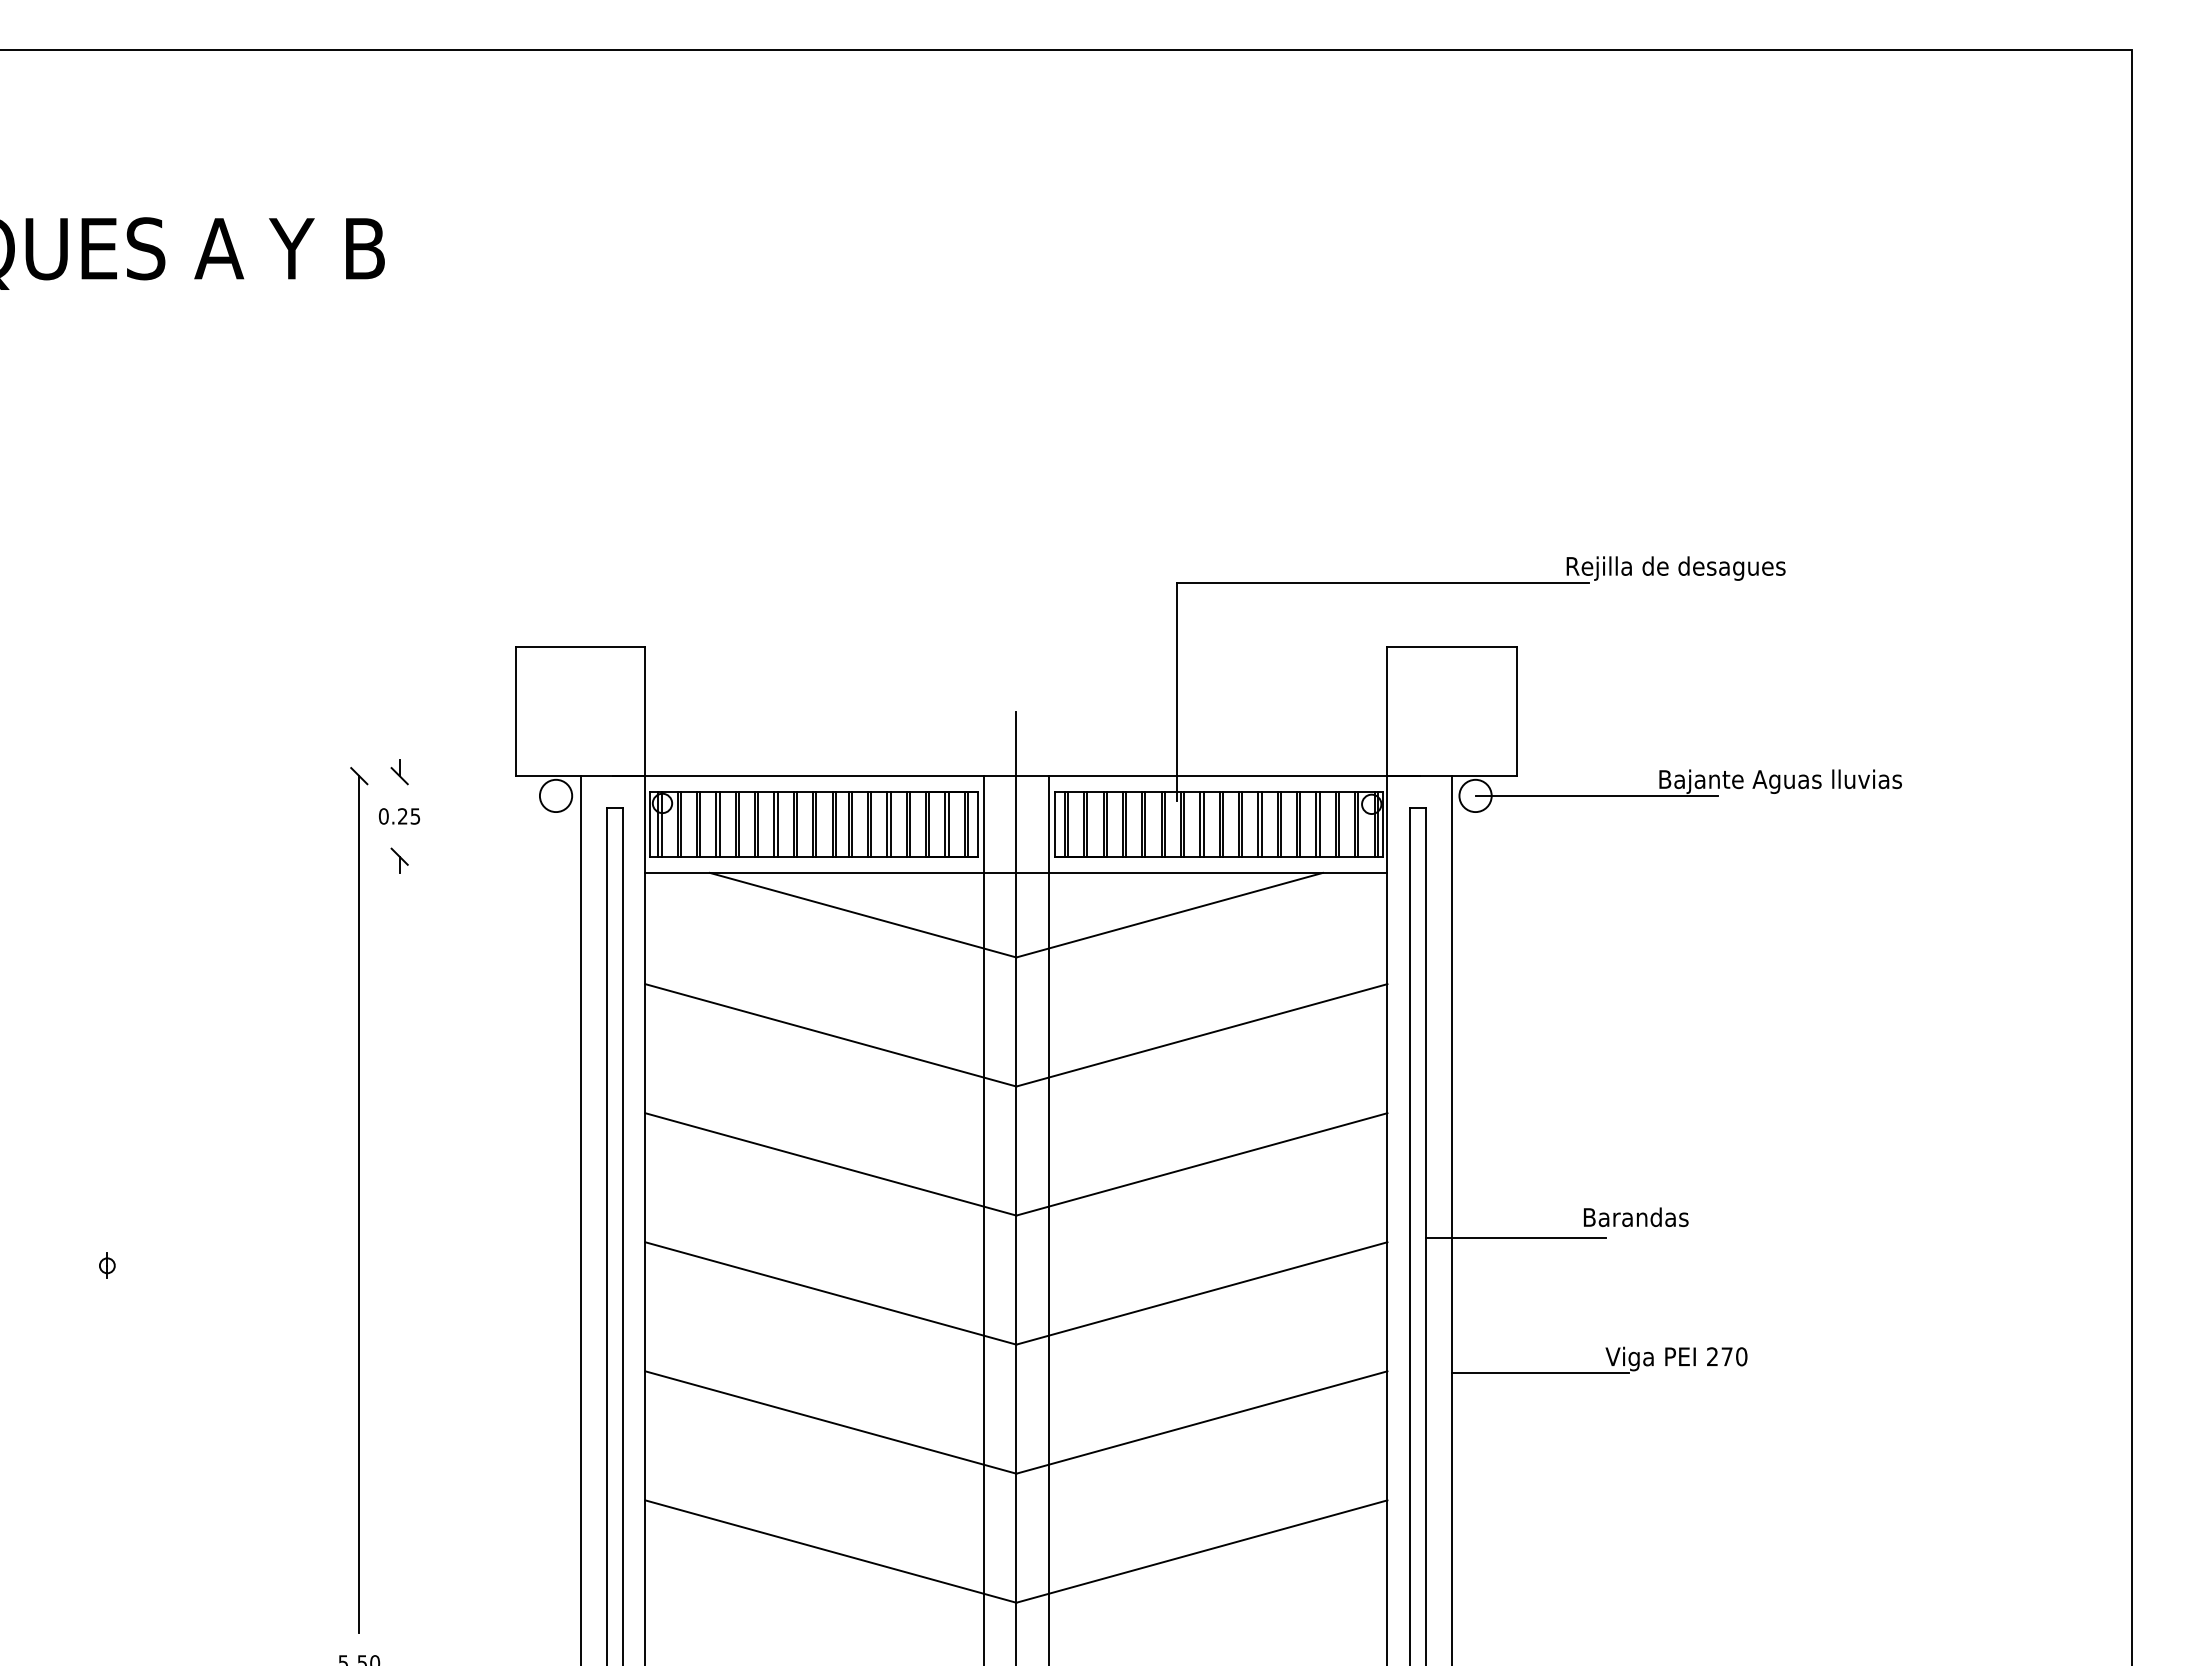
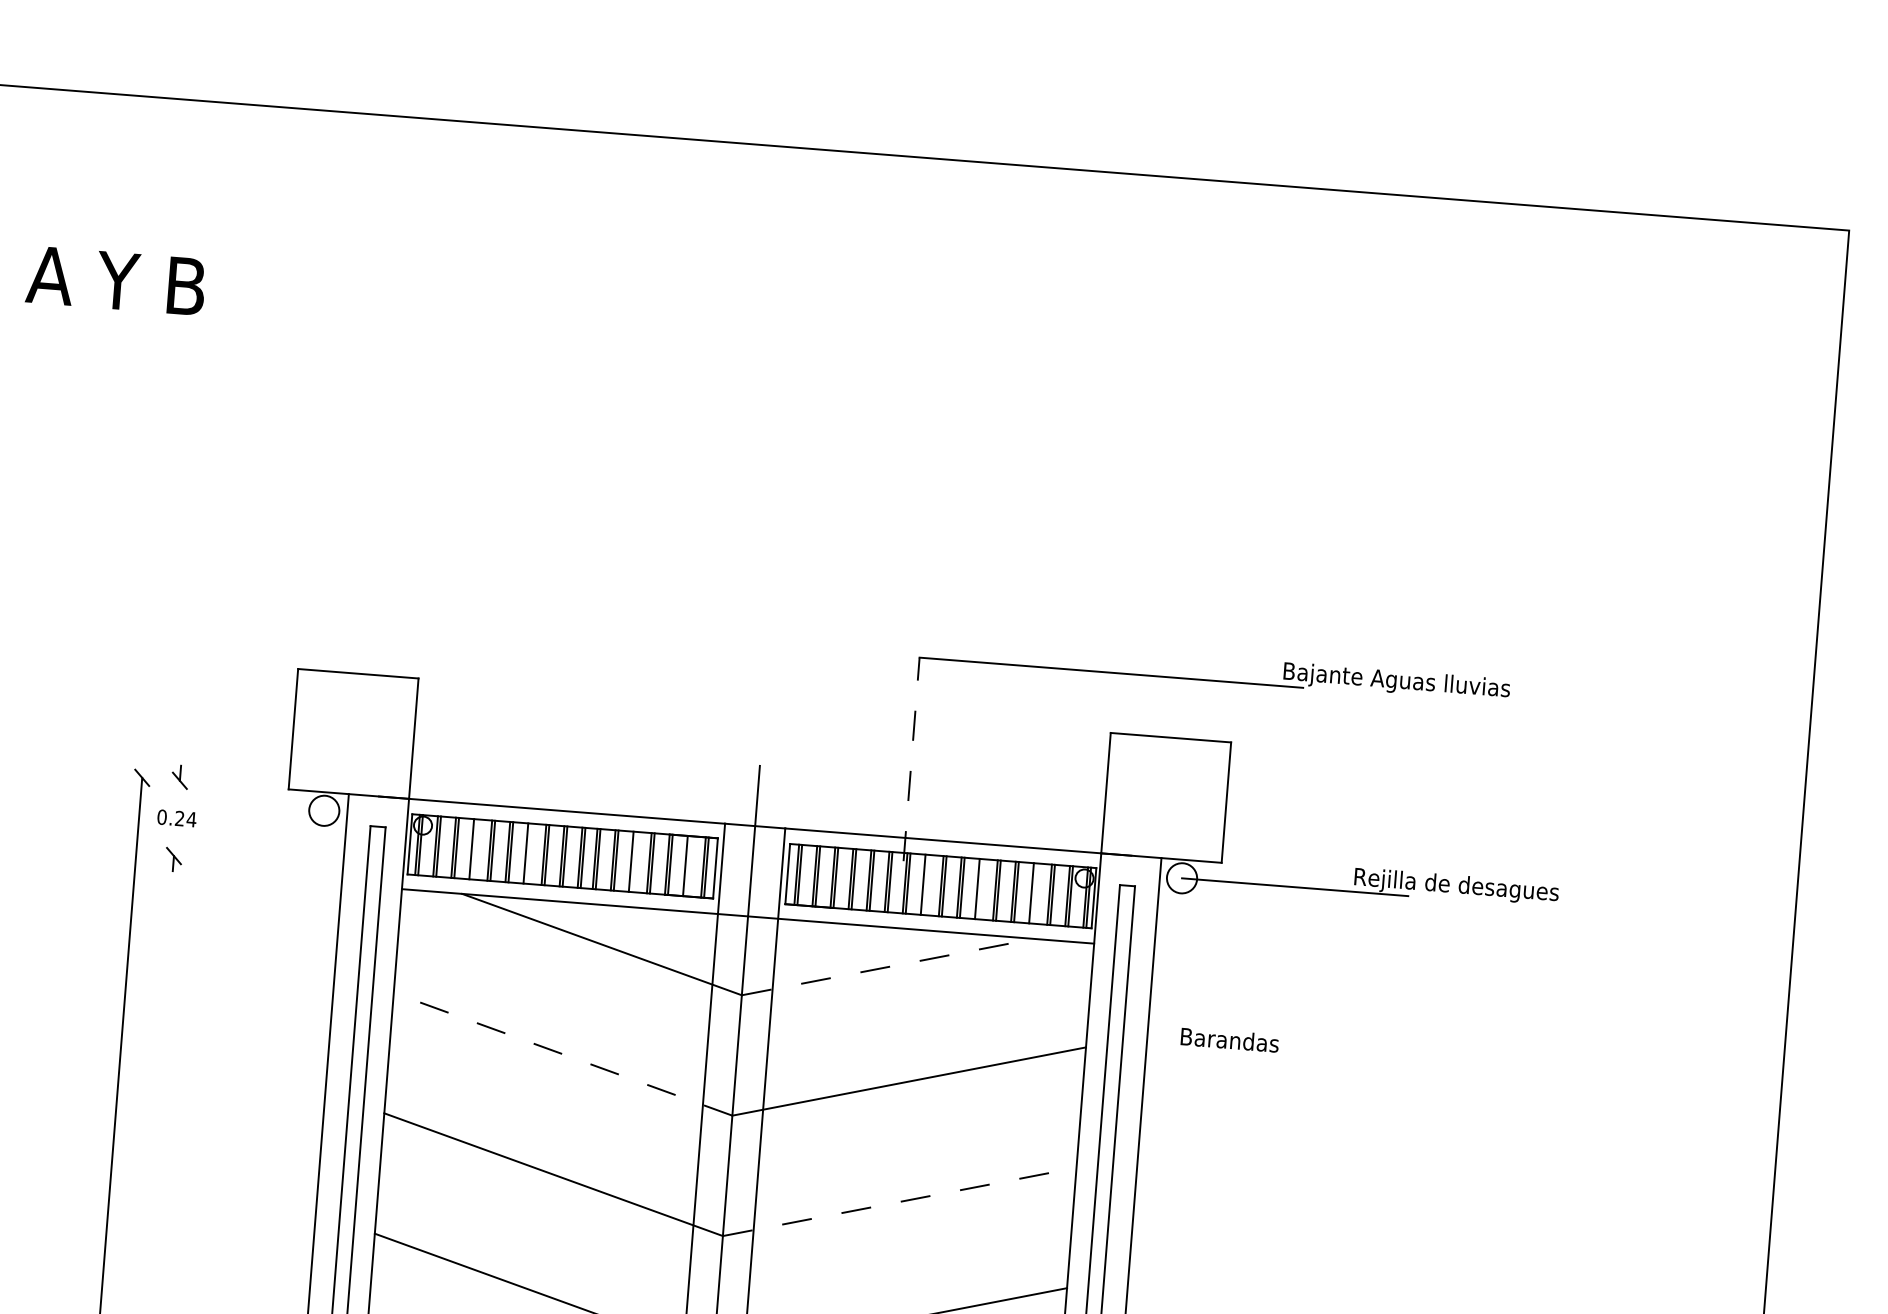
text: (1689, 568) -> (1398, 681), Rejilla de desagues -> Bajante Aguas lluvias
line: (1177, 691) -> (911, 759), solid -> dashed
text: (1781, 781) -> (1468, 887), Bajante Aguas lluvias -> Rejilla de desagues
text: (415, 816) -> (191, 819), 0.25 -> 0.24
line: (719, 824) -> (474, 849), removed
line: (777, 824) -> (528, 853), removed
line: (890, 824) -> (634, 861), removed
line: (948, 824) -> (688, 866), removed
line: (1203, 824) -> (926, 884), removed
line: (1261, 824) -> (980, 889), removed
line: (1319, 824) -> (1034, 893), removed
line: (1169, 915) -> (887, 967), solid -> dashed
line: (830, 1035) -> (562, 1054), solid -> dashed
line: (1202, 1164) -> (900, 1202), solid -> dashed
text: (1636, 1217) -> (1230, 1040), moved
line: (1516, 1237) -> (1187, 1293), removed

